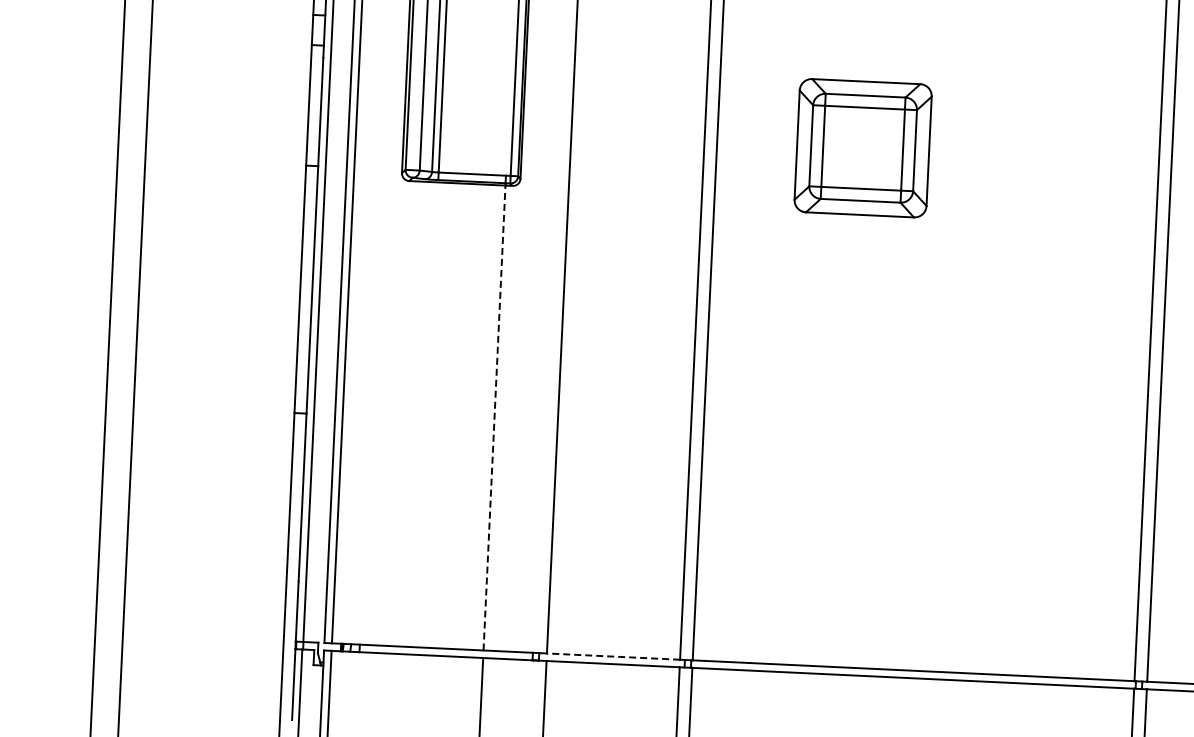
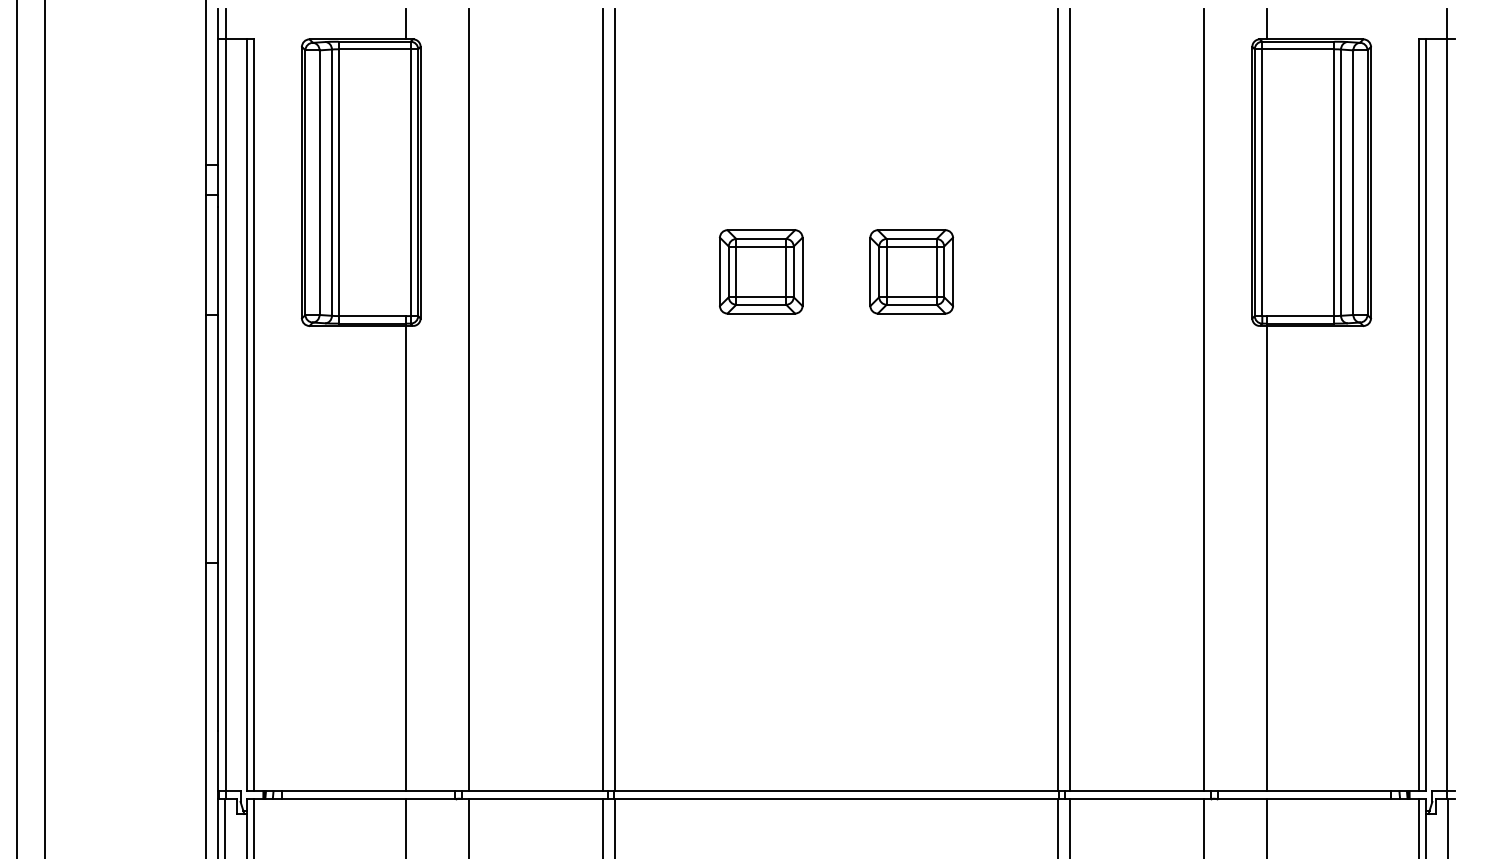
part: (862, 147) -> (760, 271), size x0.62
part: (1013, 154) -> (911, 271), added
line: (494, 417) -> (405, 558), dashed -> solid
line: (613, 656) -> (536, 791), dashed -> solid

